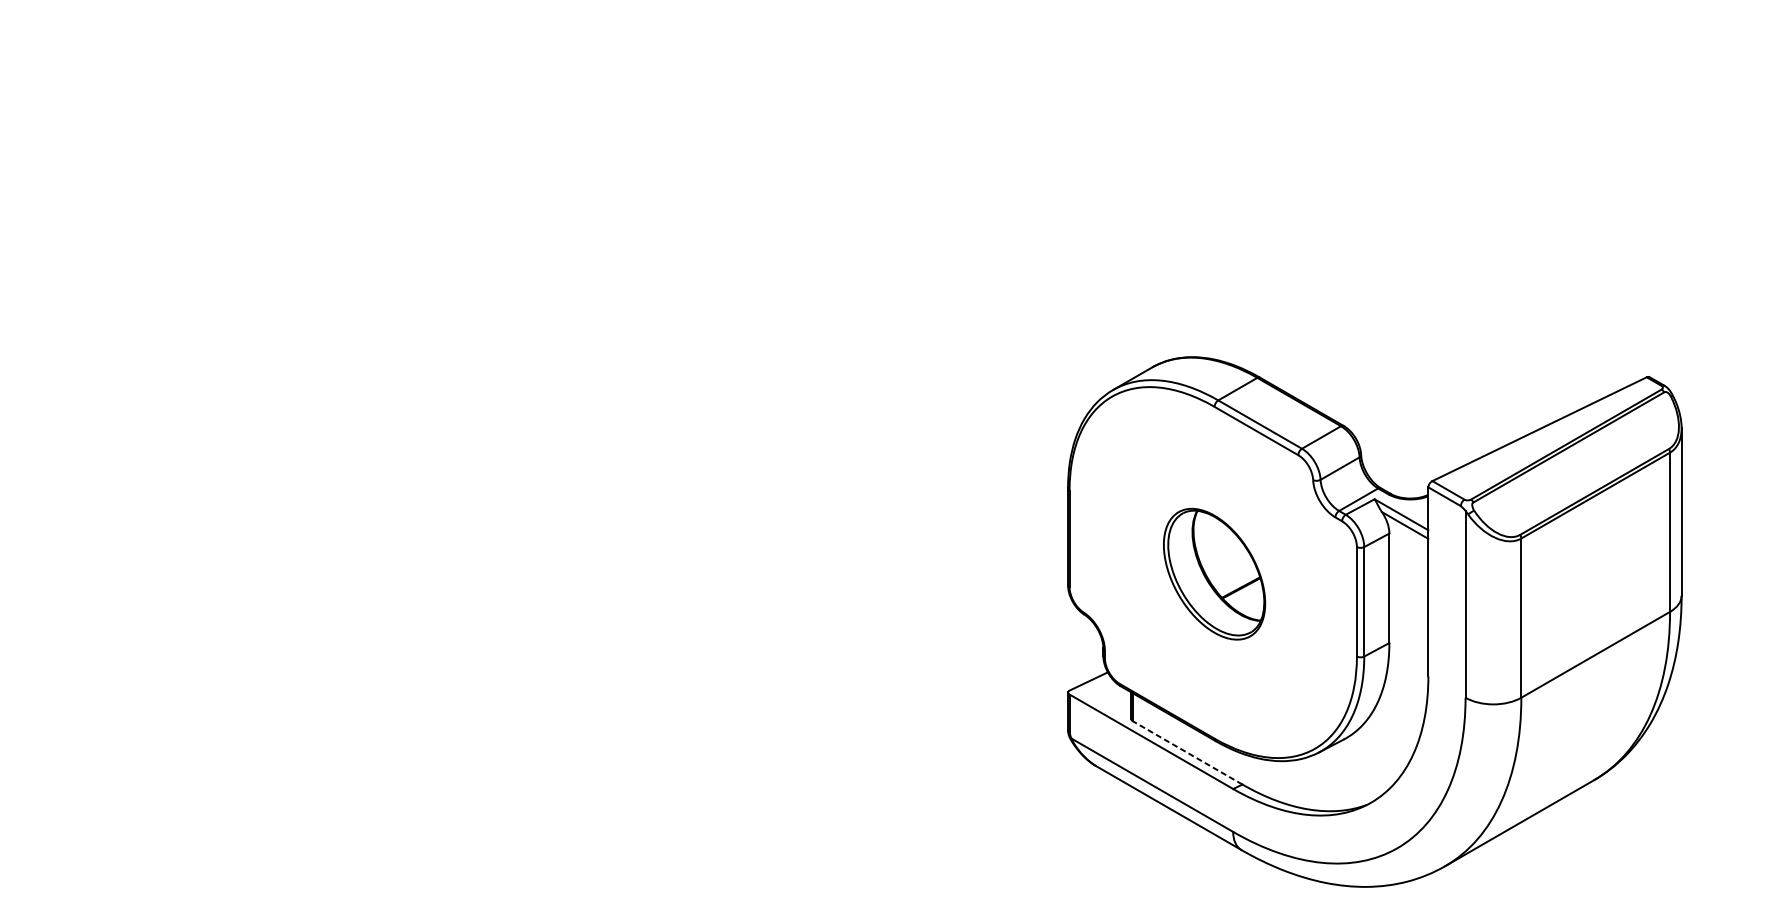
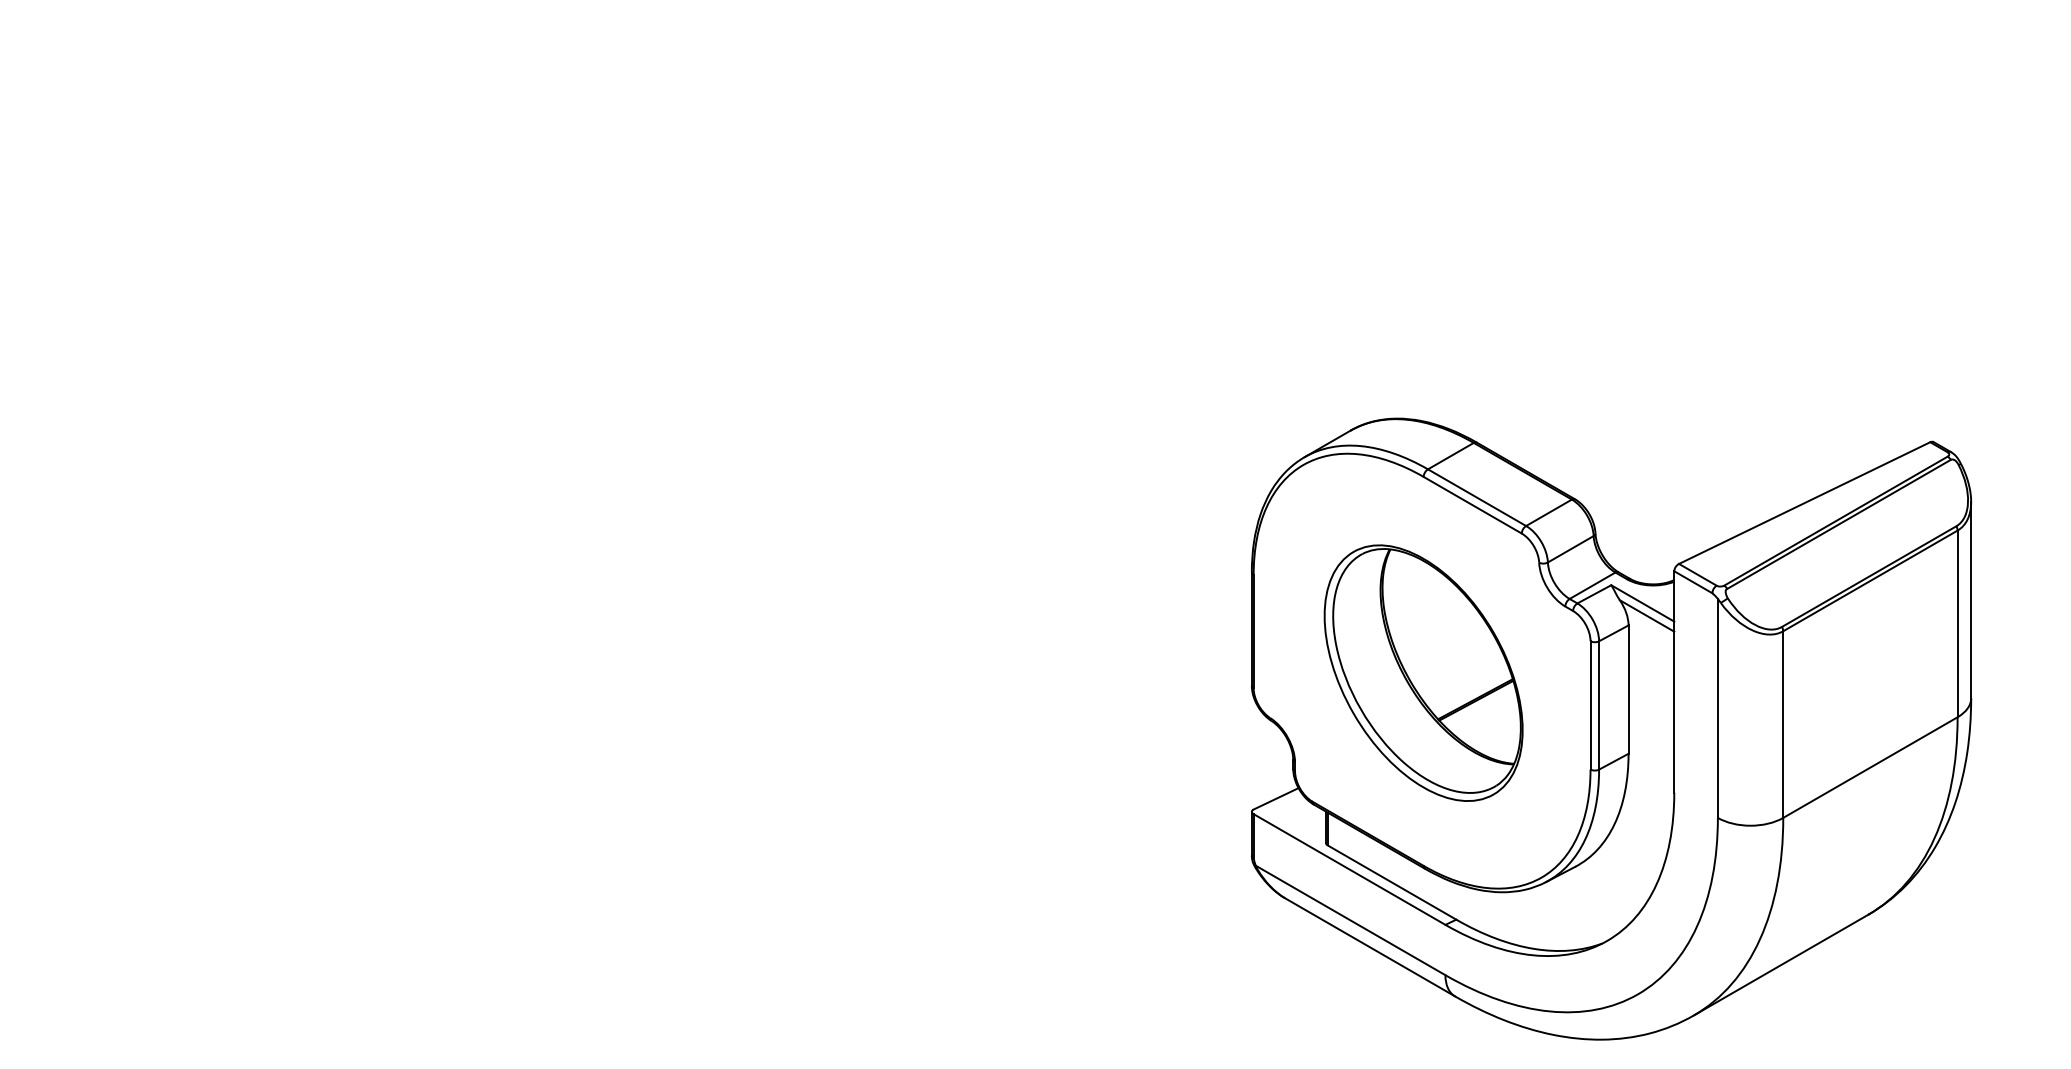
part: (1214, 573) -> (1423, 672), size x1.67
line: (1187, 752) -> (1391, 882), dashed -> solid

